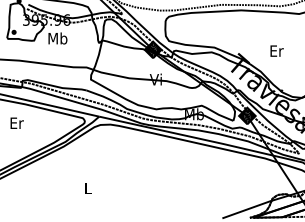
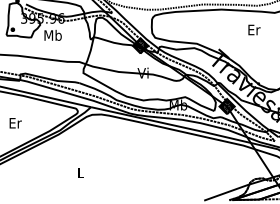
text: (277, 50) -> (254, 29), moved
text: (16, 123) -> (15, 123), moved

